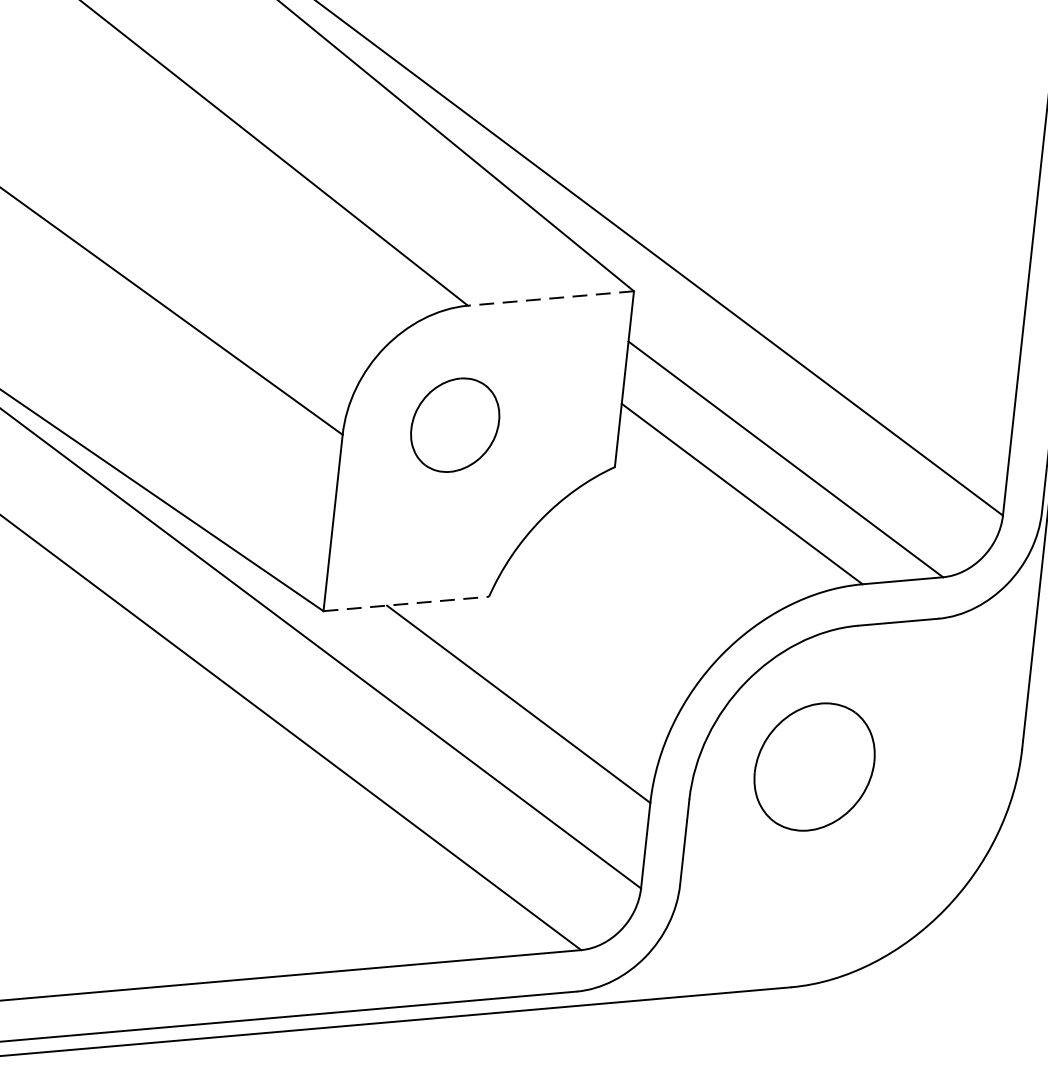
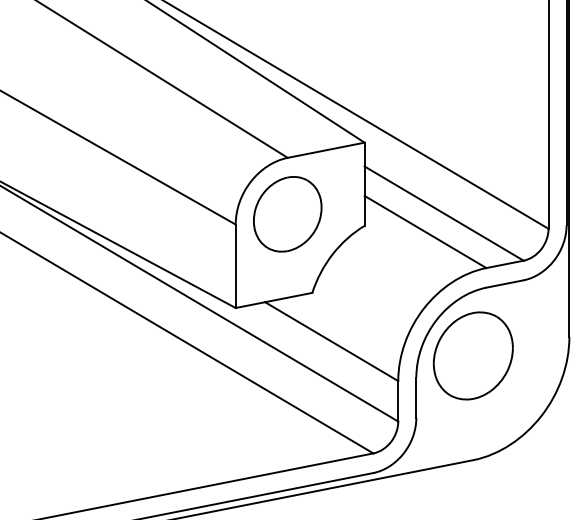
line: (549, 298) -> (325, 150), dashed -> solid
part: (454, 425) -> (287, 214), size x1.67
line: (407, 604) -> (274, 300), dashed -> solid
part: (813, 765) -> (472, 355), size x1.43

